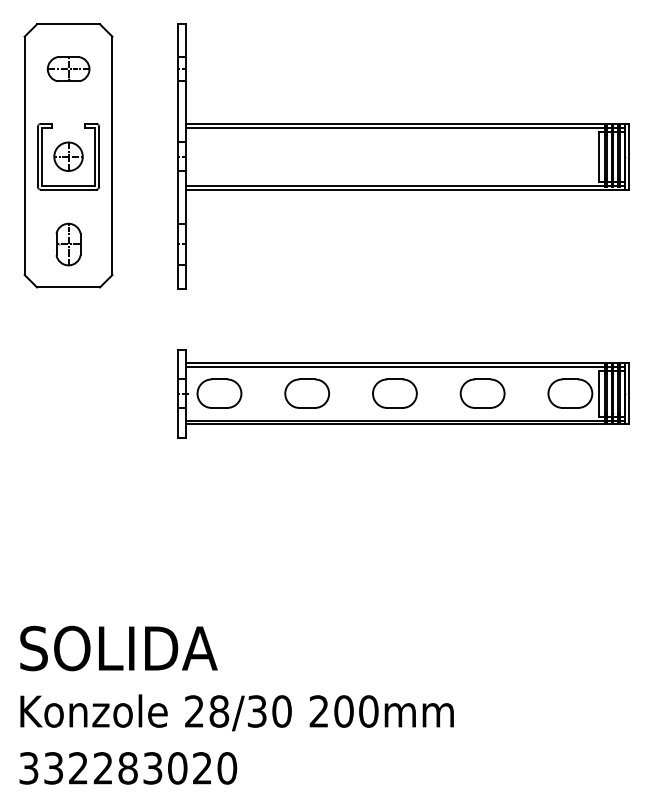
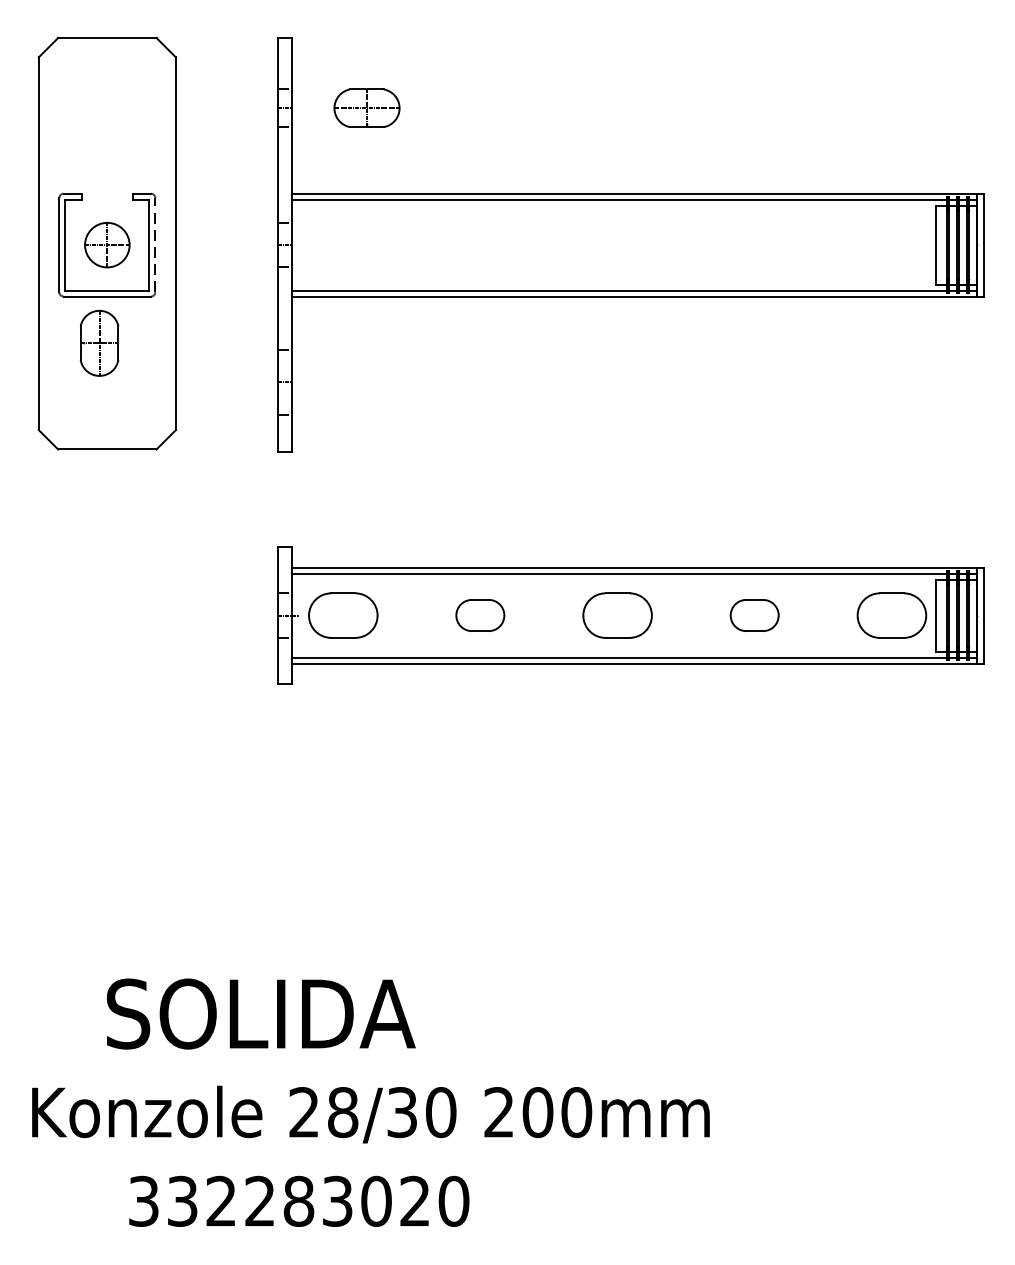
part: (68, 68) -> (366, 107), moved
line: (99, 156) -> (155, 244), solid -> dashed
part: (68, 244) -> (99, 343), moved
part: (306, 393) -> (479, 615), size x0.7
part: (482, 393) -> (754, 615), size x0.7
text: (118, 648) -> (260, 1013), moved
text: (128, 768) -> (299, 1201), moved

